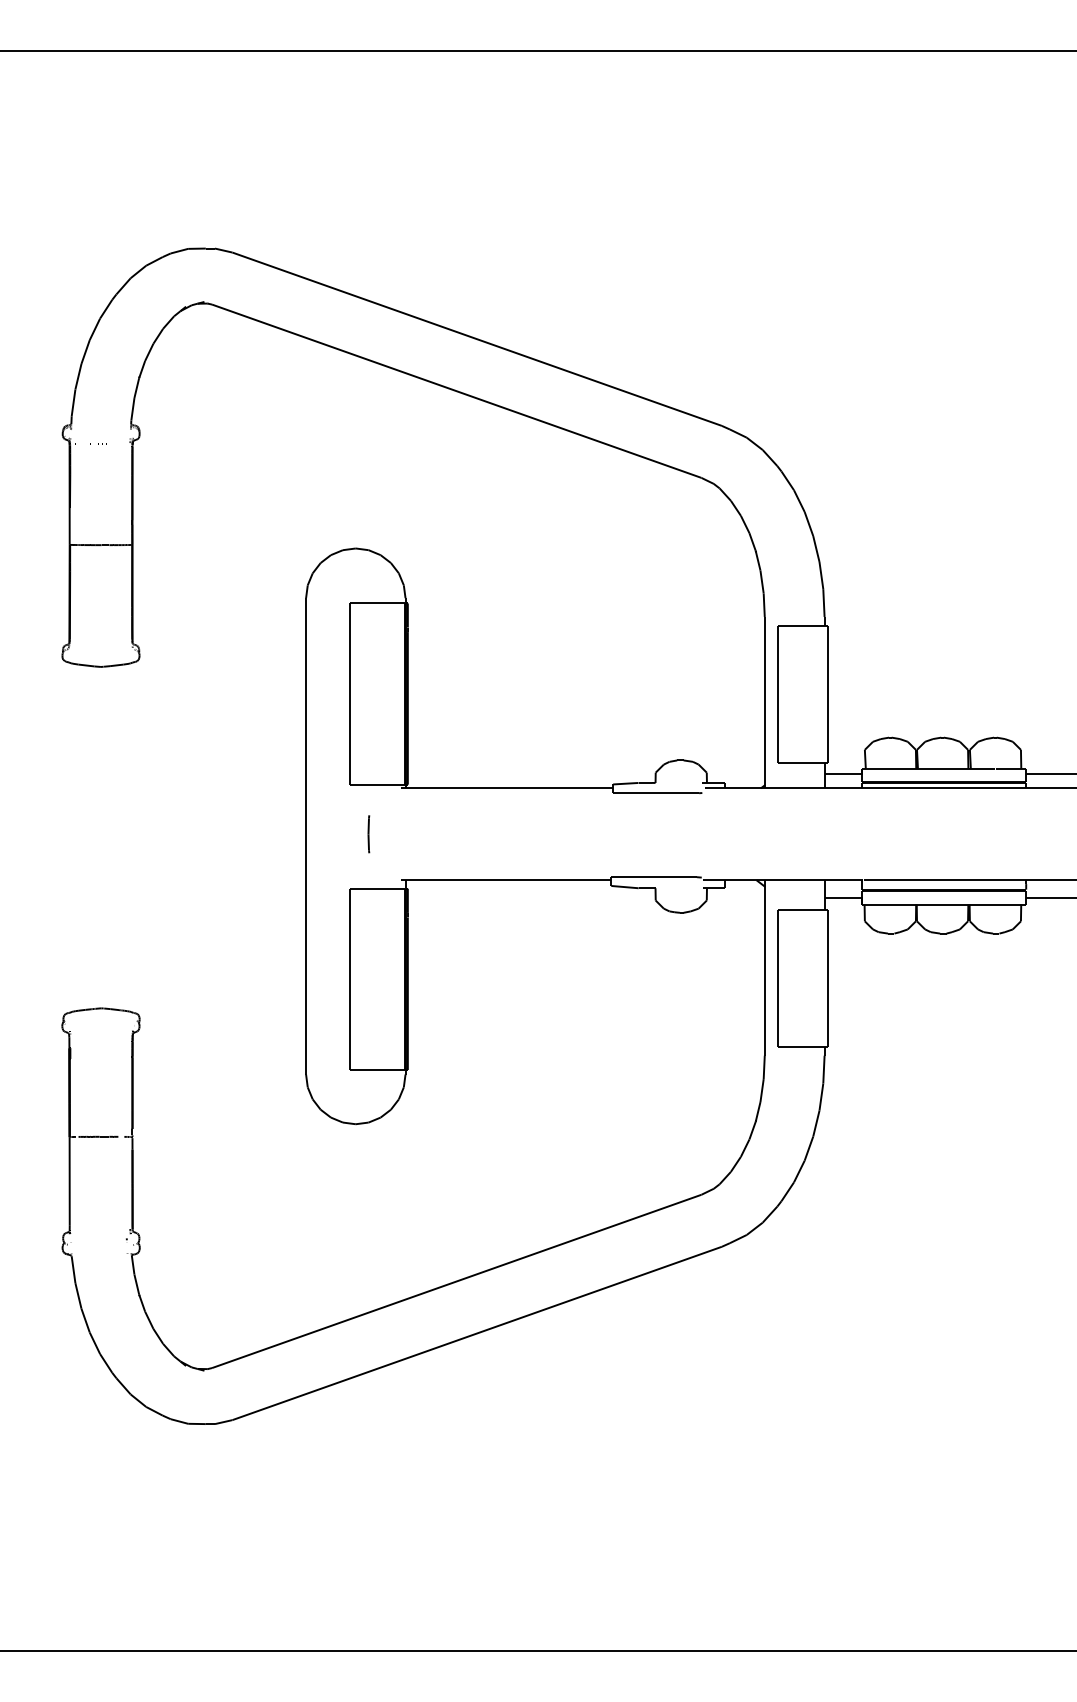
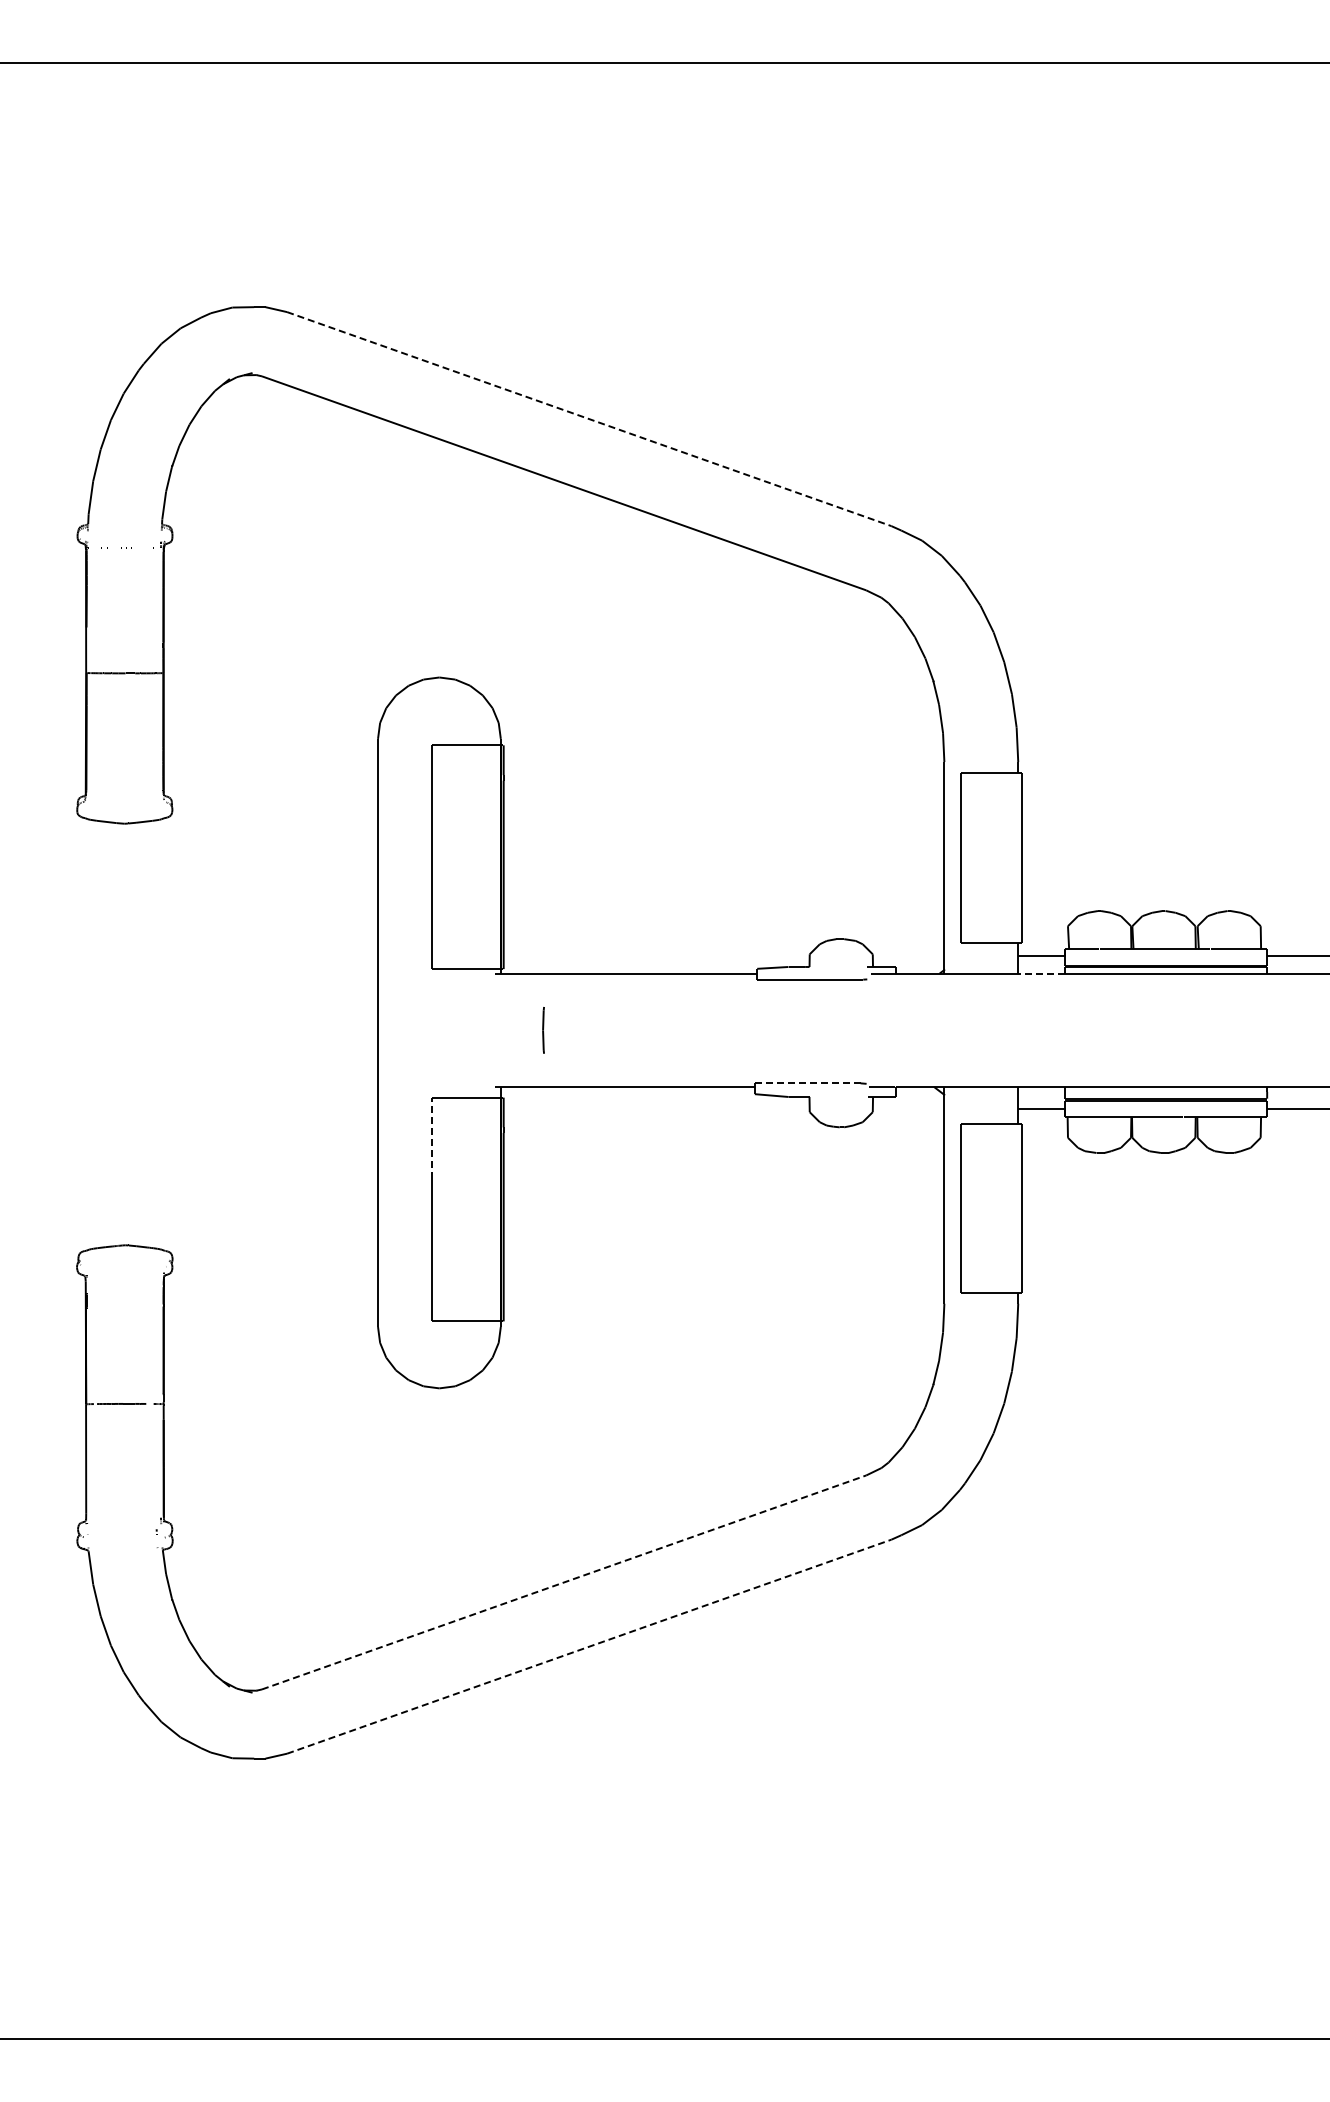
line: (477, 339) -> (589, 419), solid -> dashed
line: (843, 788) -> (1041, 973), solid -> dashed
line: (368, 834) -> (543, 1030), moved
line: (653, 877) -> (807, 1083), solid -> dashed
line: (349, 921) -> (431, 1138), solid -> dashed
line: (457, 1281) -> (564, 1582), solid -> dashed
line: (477, 1333) -> (589, 1646), solid -> dashed

